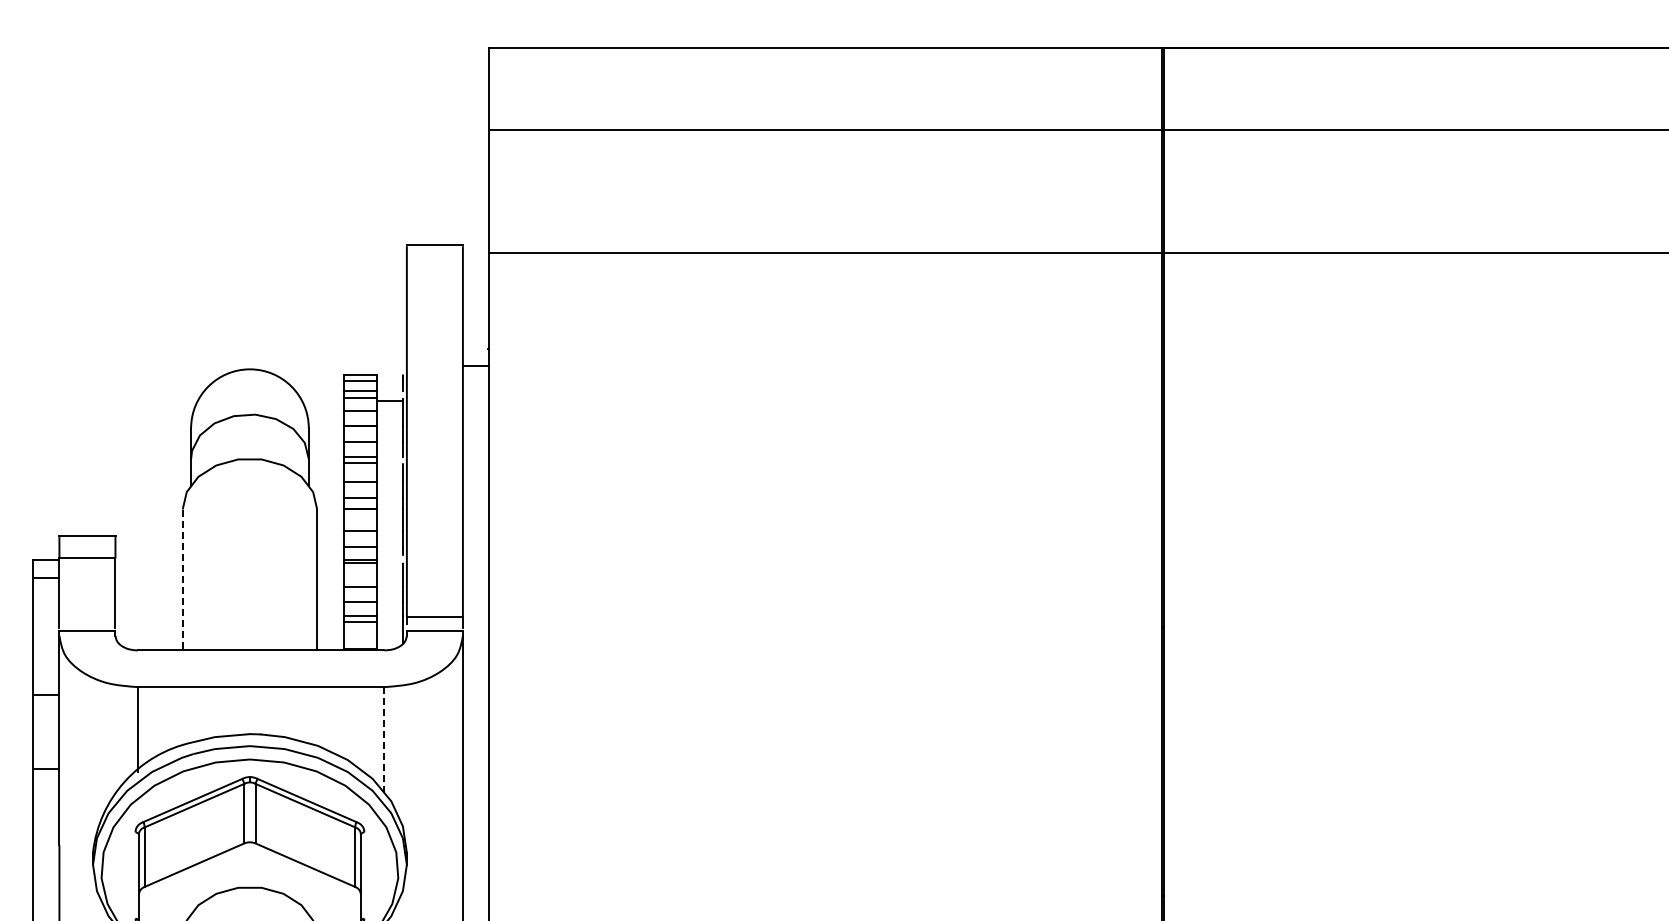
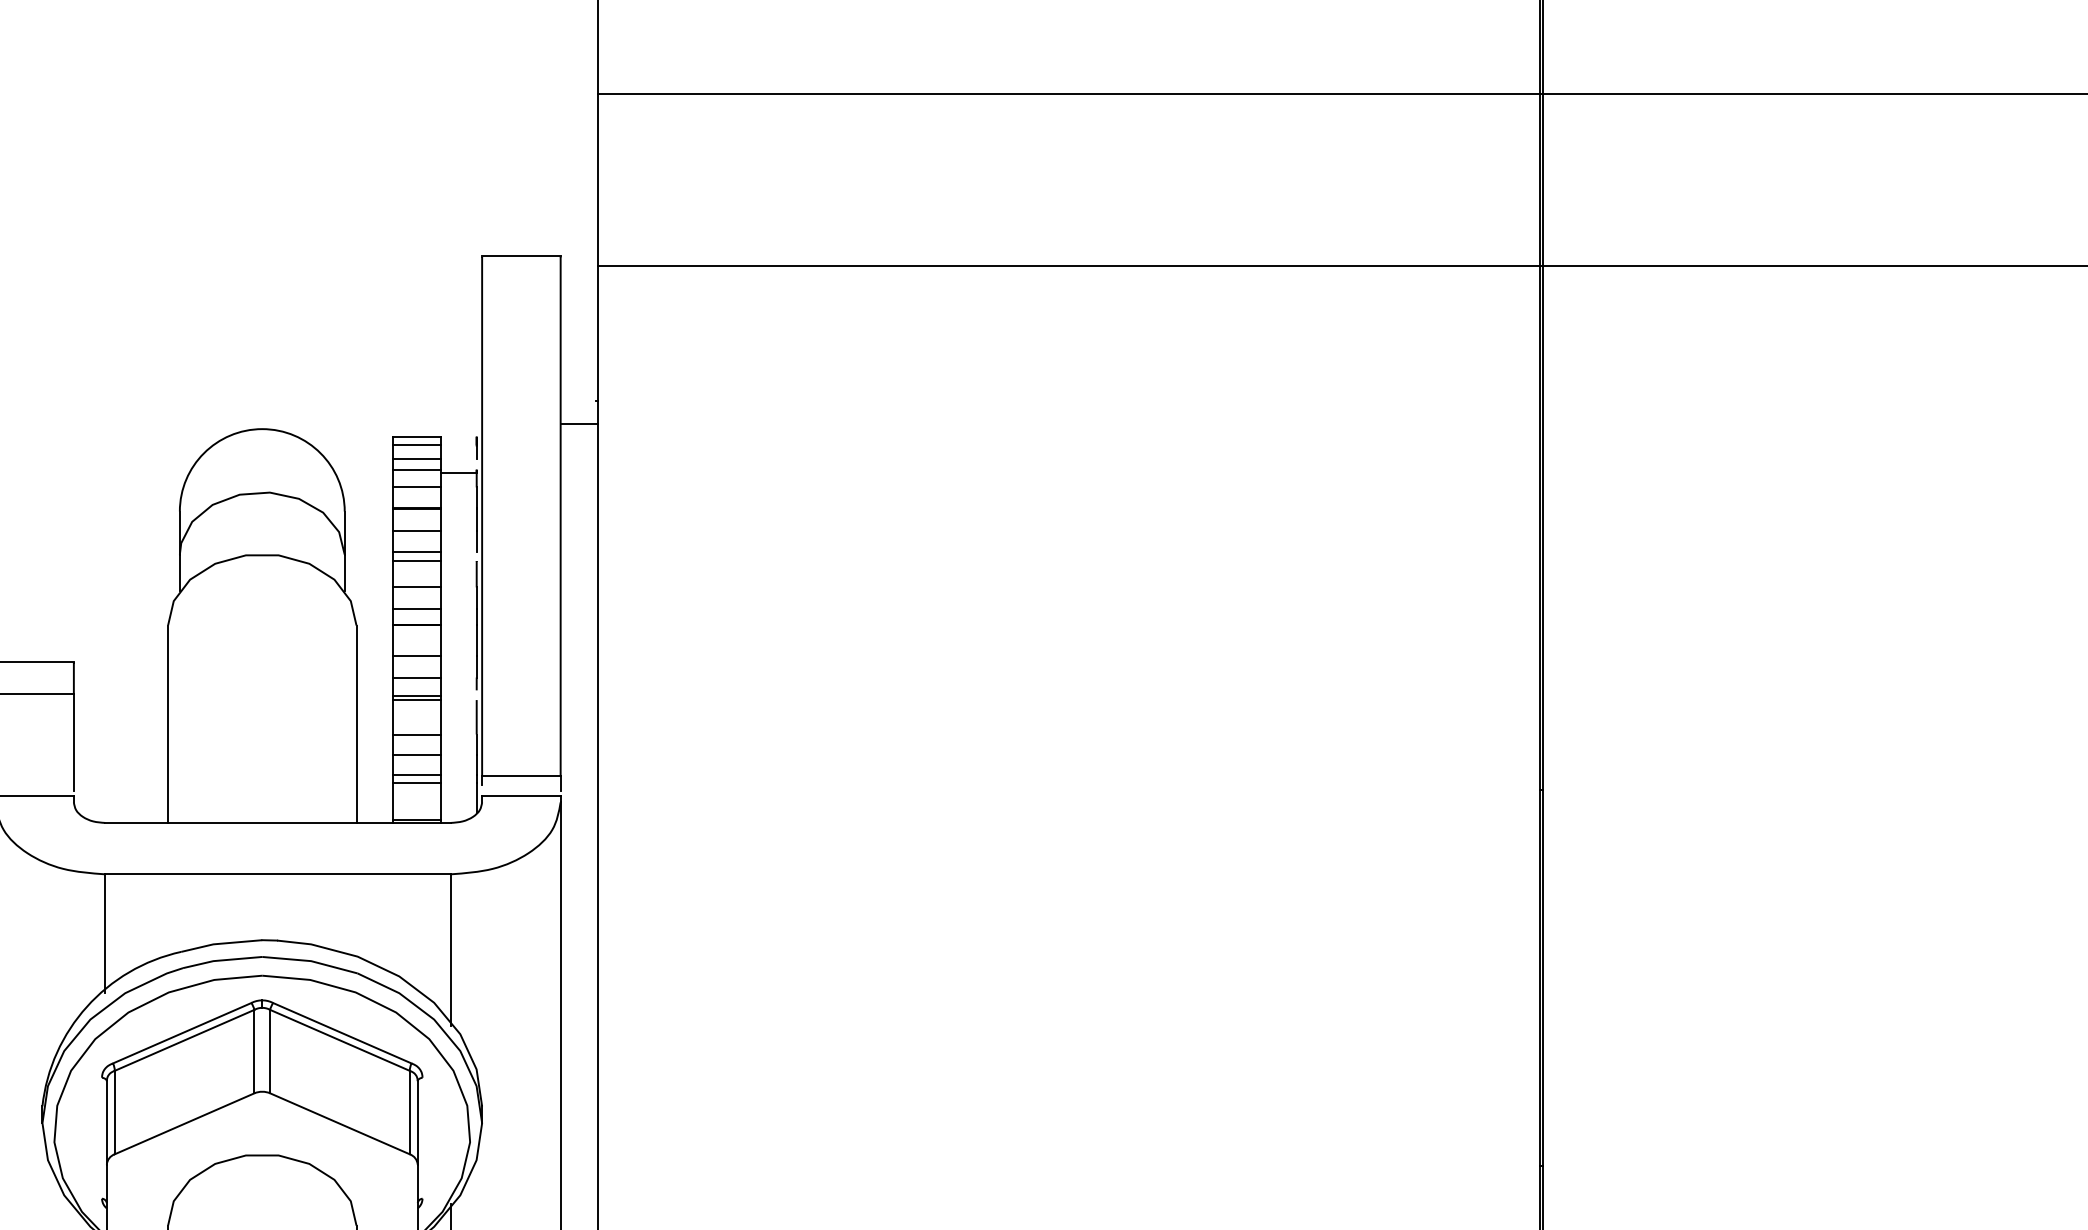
line: (182, 580) -> (167, 724), dashed -> solid
line: (384, 741) -> (450, 950), dashed -> solid

